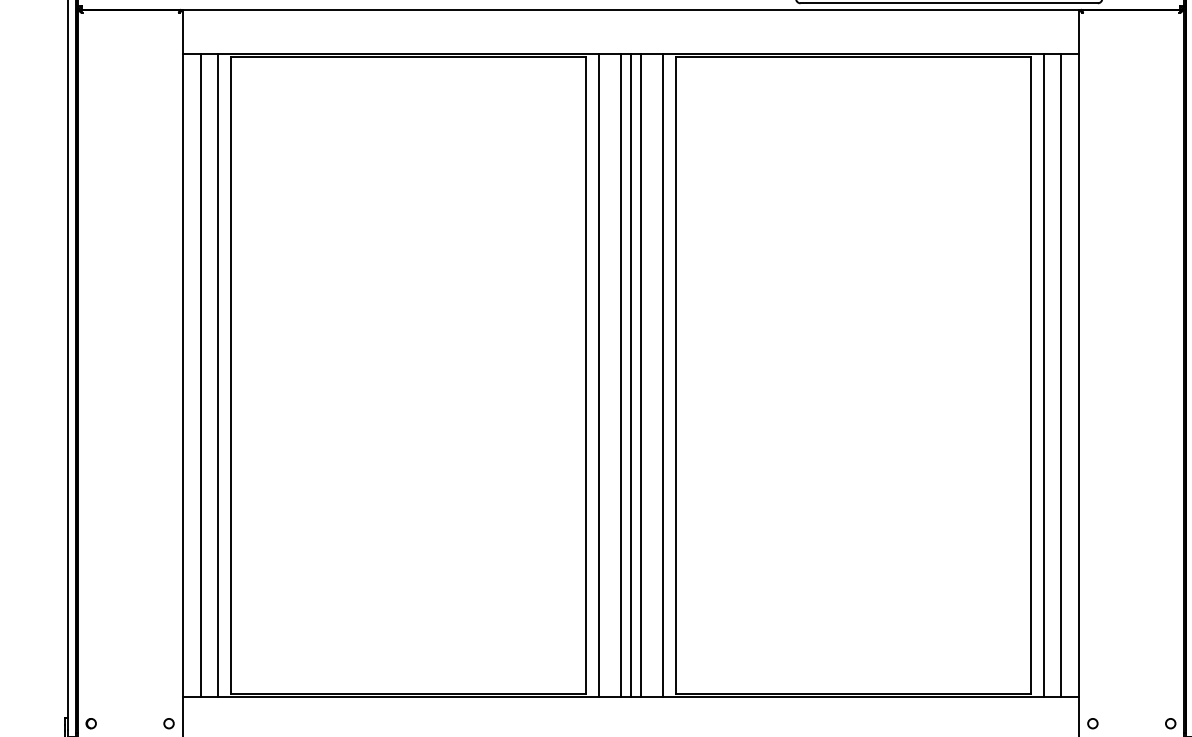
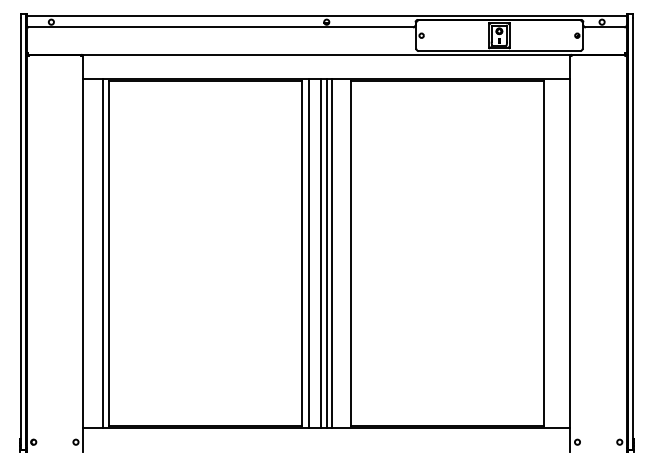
line: (201, 374) -> (93, 252), removed
line: (663, 374) -> (344, 252), removed
line: (1044, 374) -> (551, 252), removed
line: (1061, 374) -> (560, 252), removed

